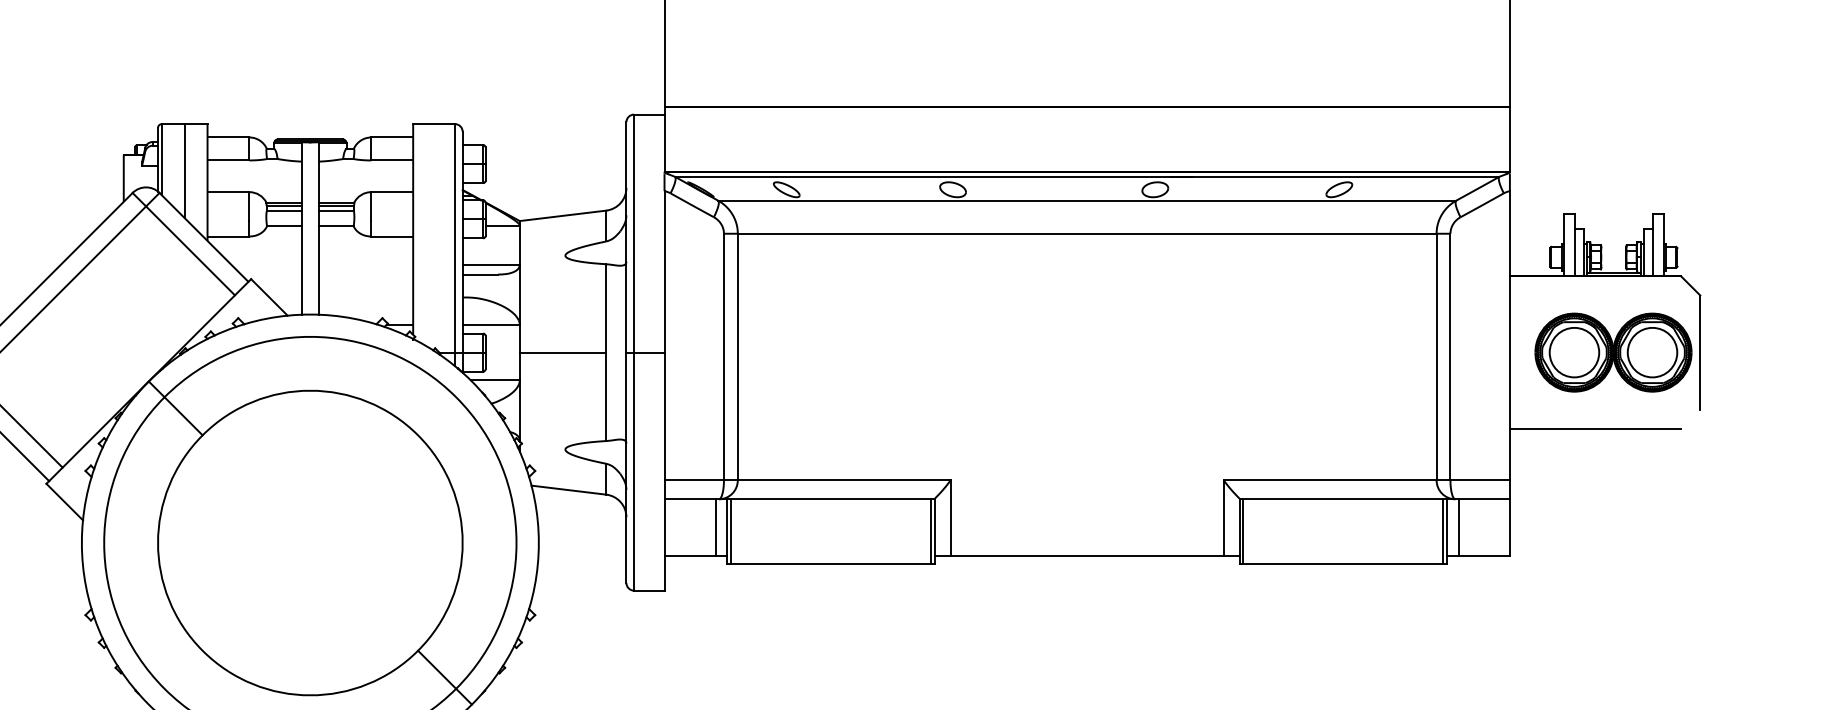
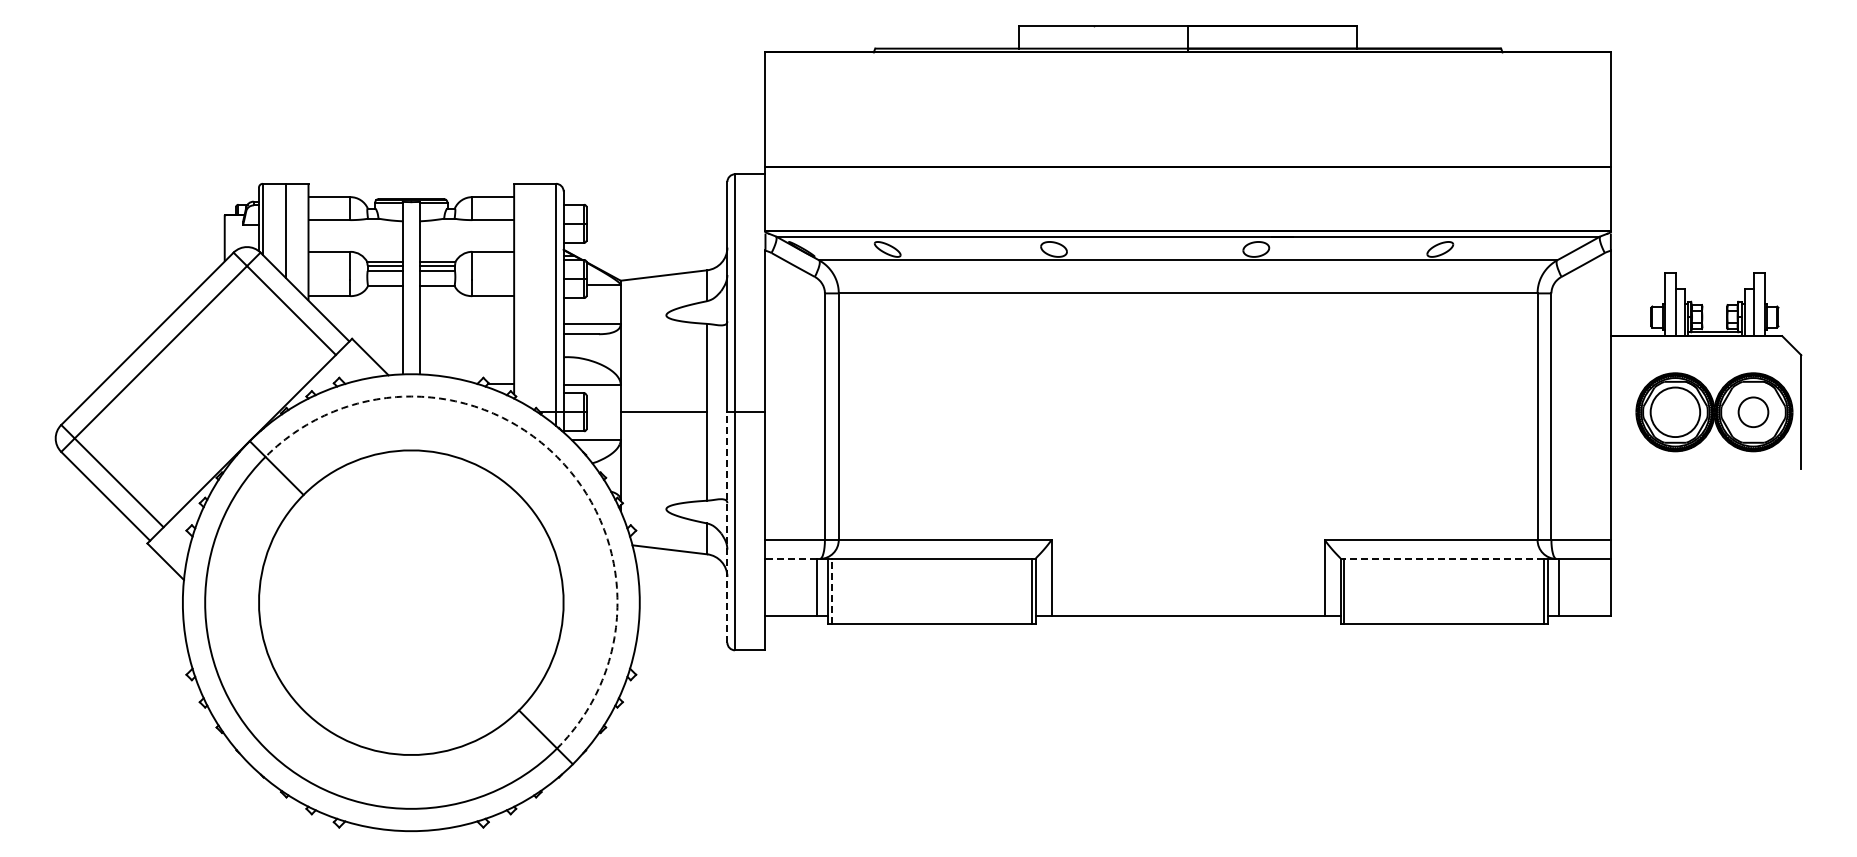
circle: (1652, 352) -> (1753, 412), size x0.6
arc: (456, 396) -> (557, 456), solid -> dashed
line: (1595, 428) -> (1696, 488), removed
line: (626, 467) -> (727, 527), solid -> dashed
line: (690, 498) -> (791, 558), solid -> dashed
line: (1343, 498) -> (1444, 558), solid -> dashed
line: (731, 530) -> (832, 590), solid -> dashed

